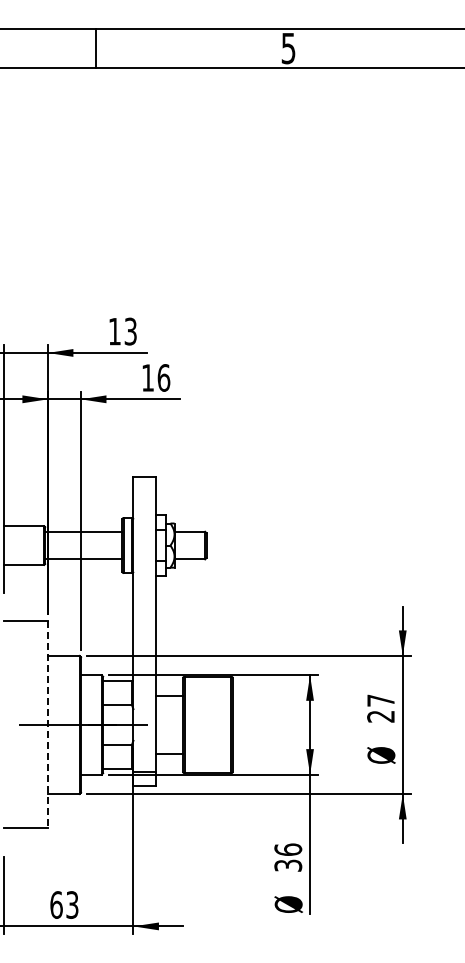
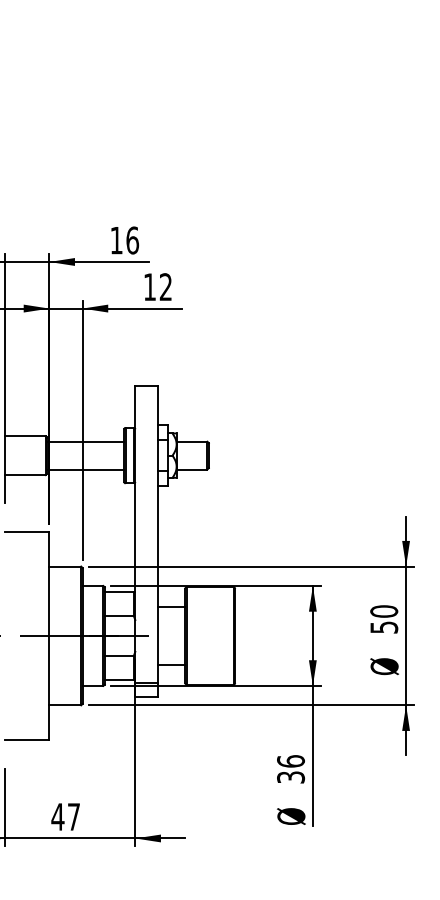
text: (130, 331) -> (132, 240), 13 -> 16
text: (163, 377) -> (165, 286), 16 -> 12
text: (380, 708) -> (383, 619), 27 -> 50
line: (47, 725) -> (48, 636), dashed -> solid
text: (63, 904) -> (65, 816), 63 -> 47

